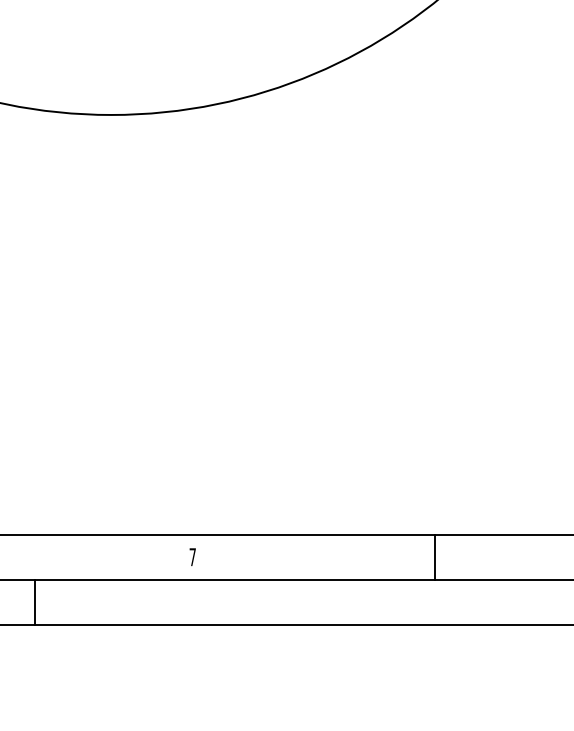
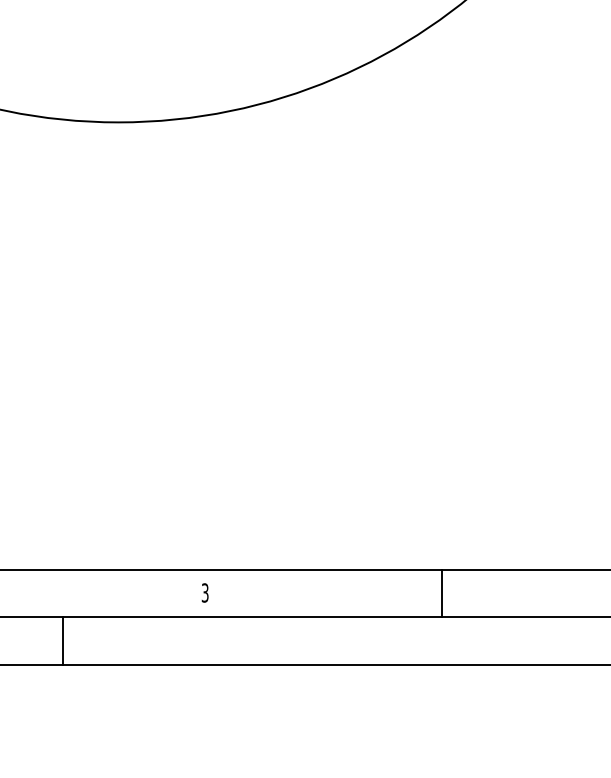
text: (192, 556) -> (204, 592), 7 -> 3
line: (434, 557) -> (441, 593), moved
line: (35, 601) -> (62, 640), moved

